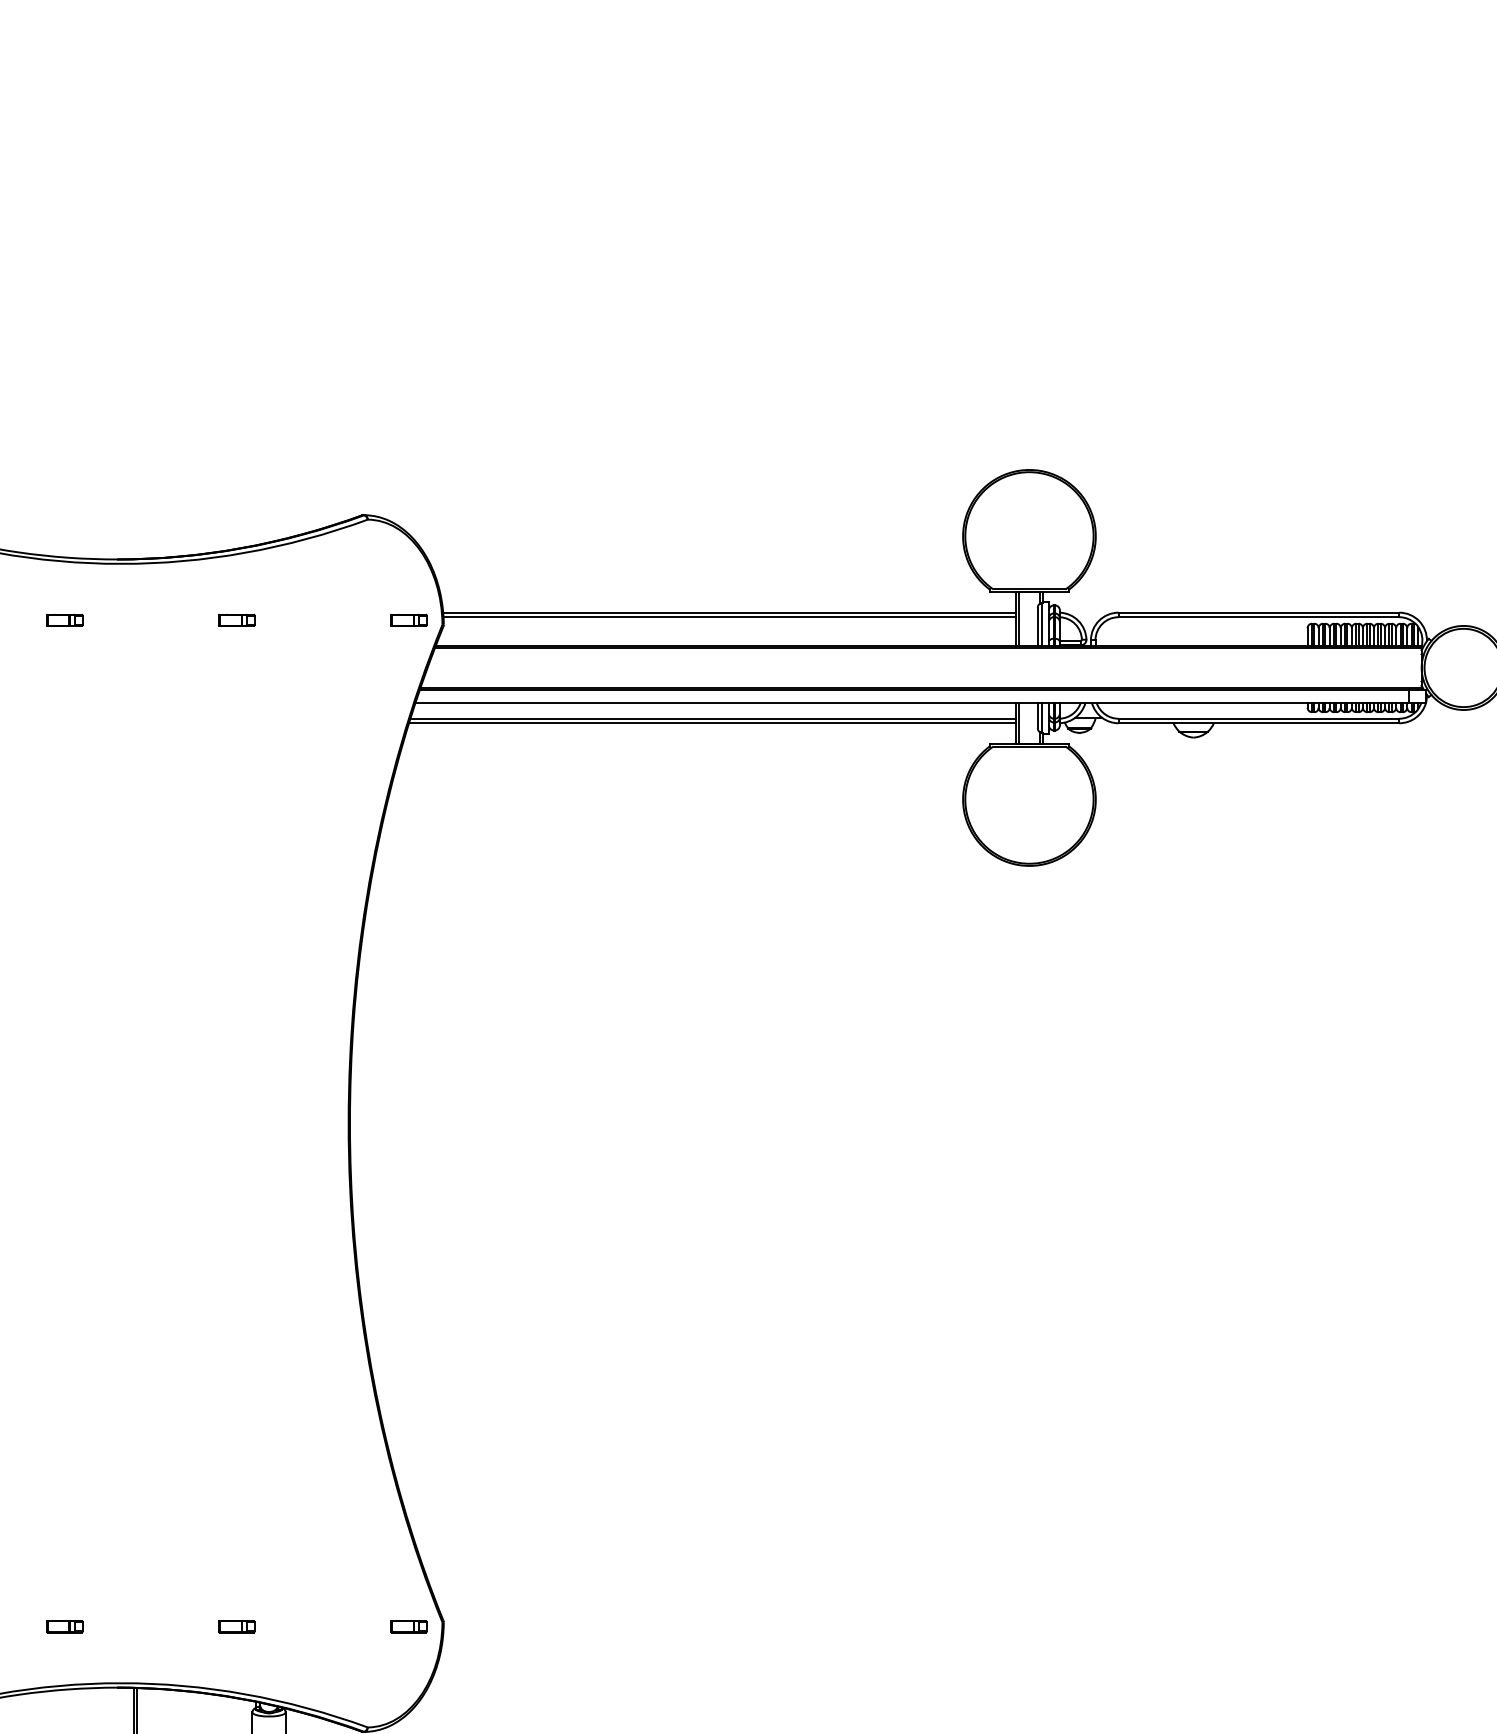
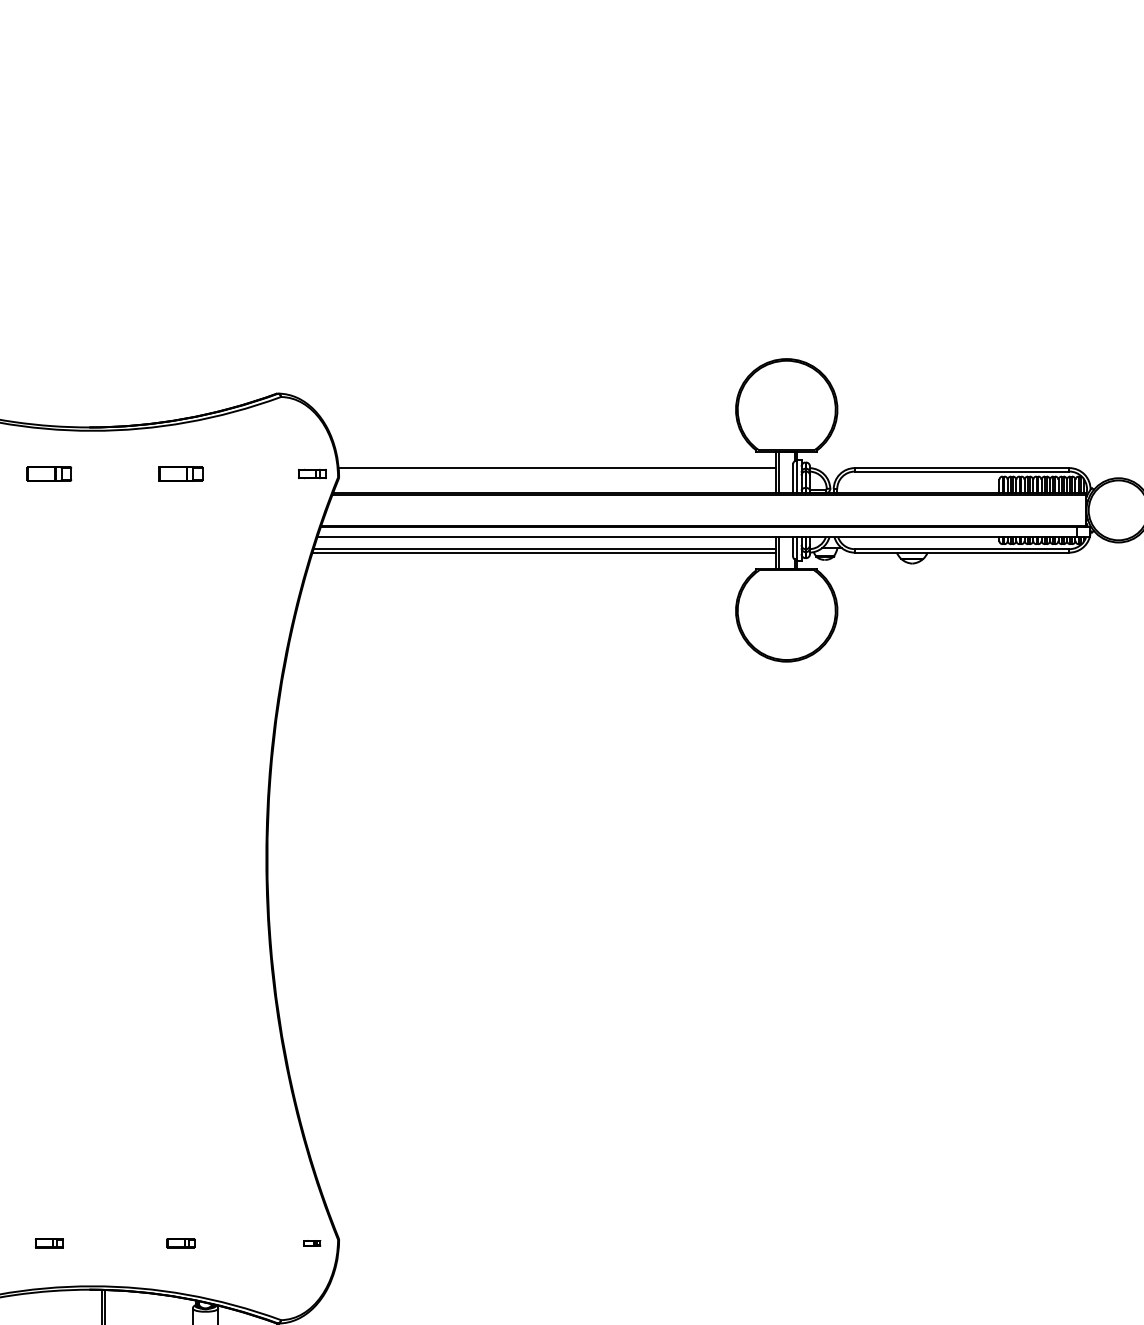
line: (729, 617) -> (557, 471), removed
part: (64, 619) -> (49, 473), size x1.6
part: (236, 619) -> (180, 473), size x1.6
part: (407, 1627) -> (311, 1243), size x0.6

